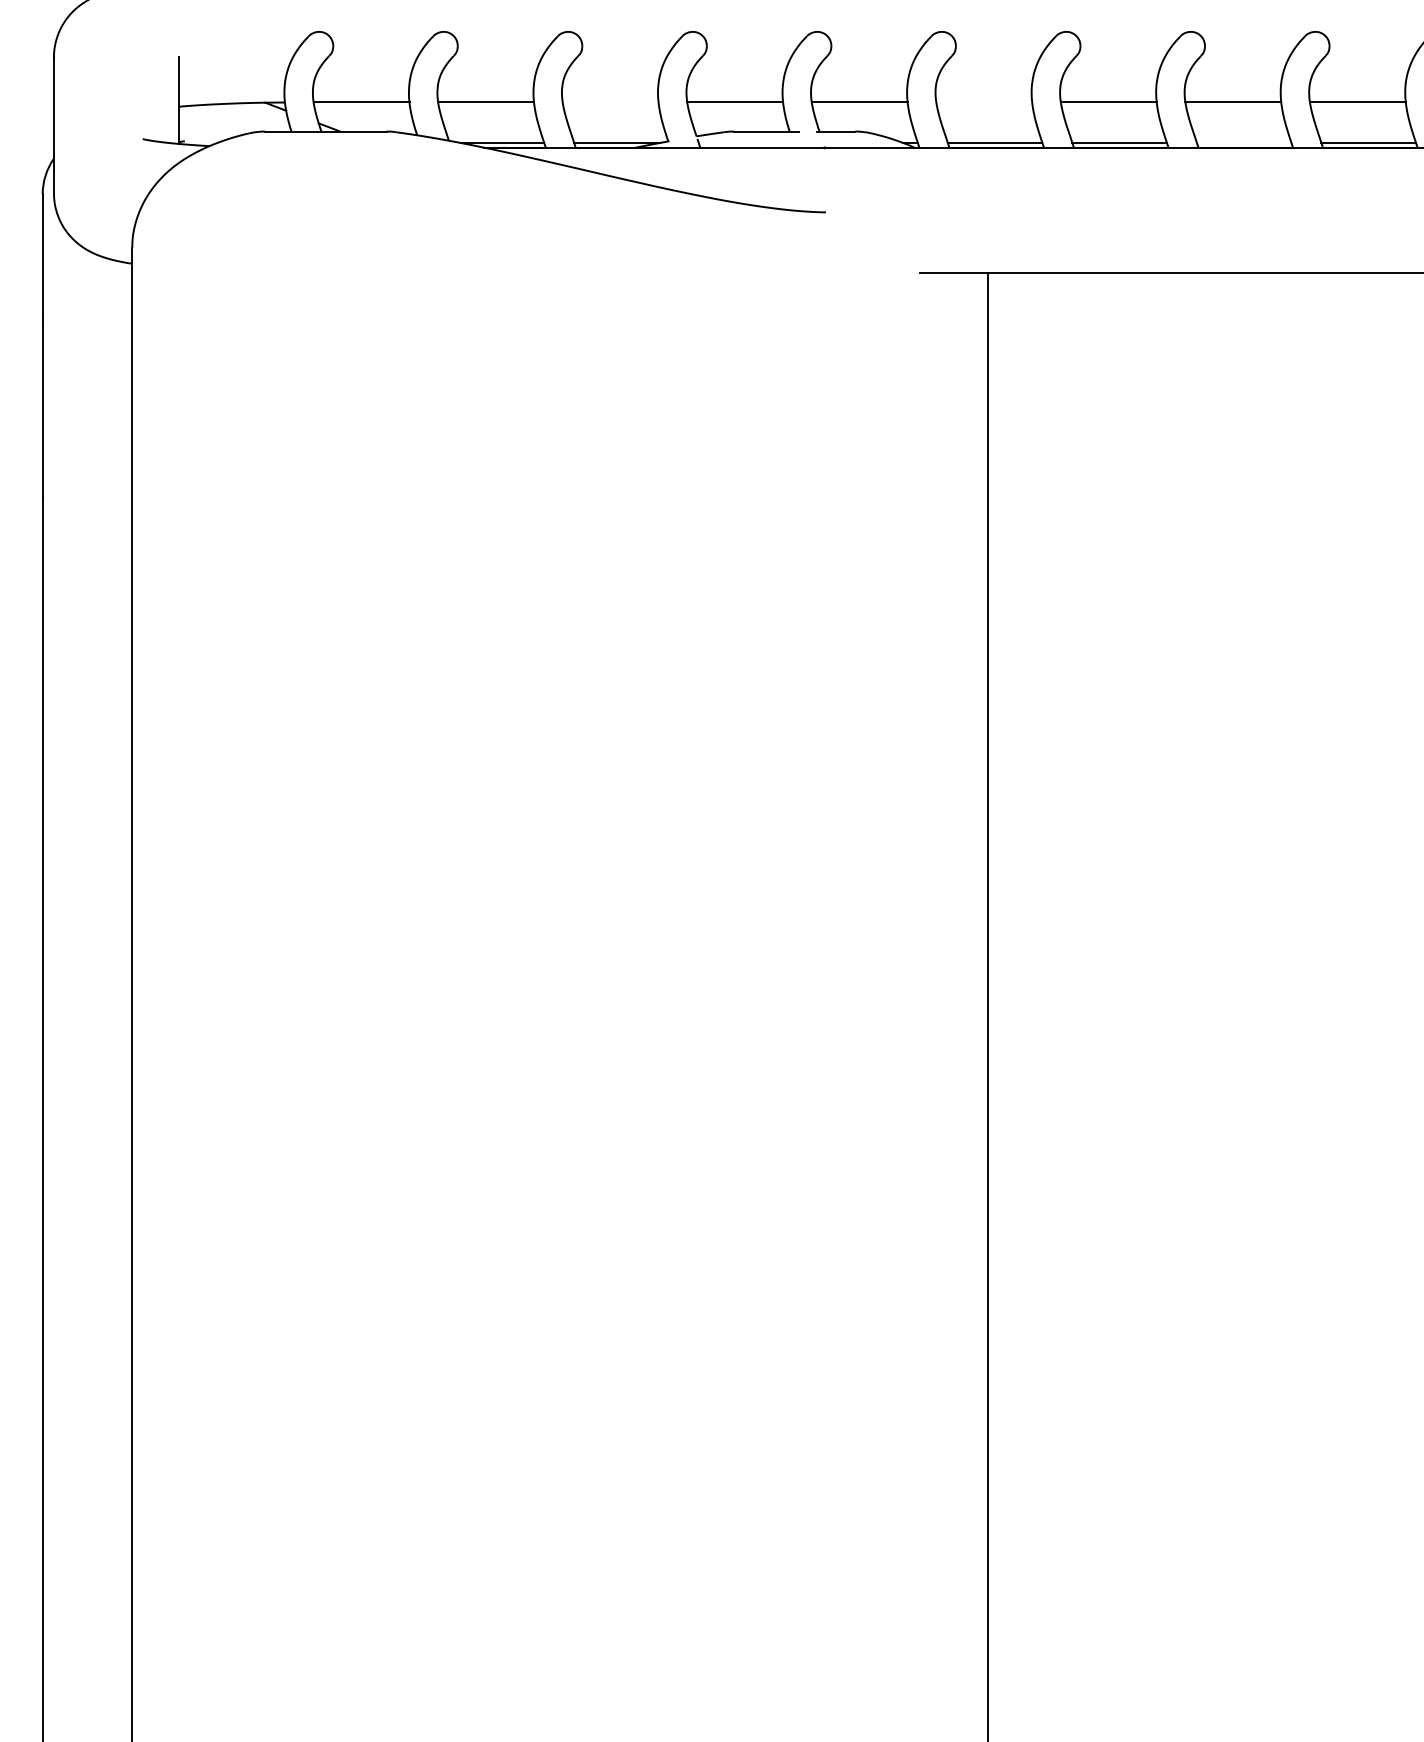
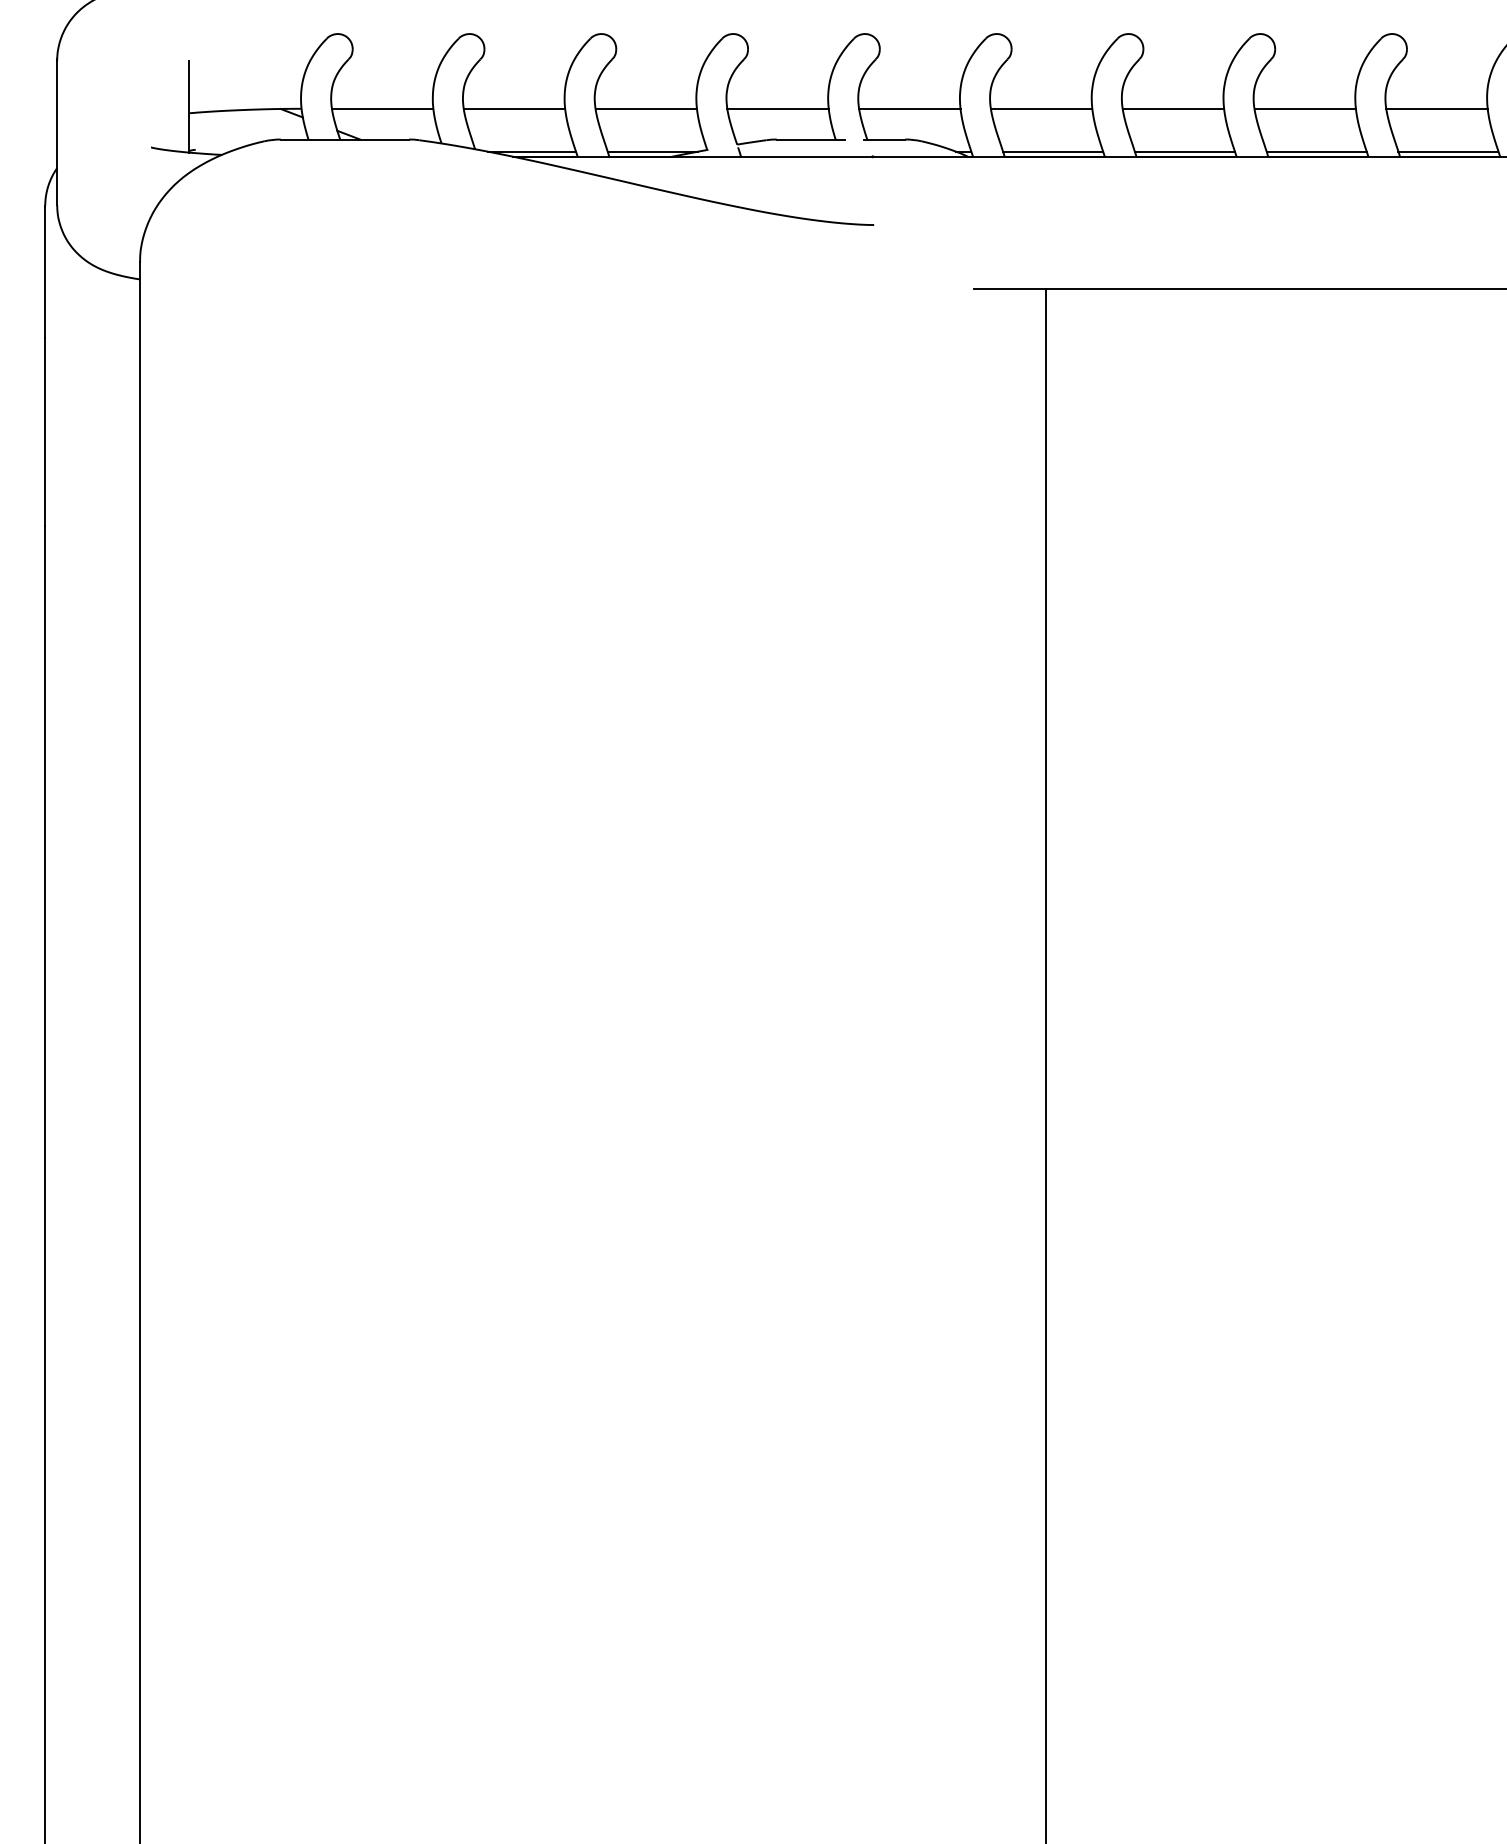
line: (610, 102) -> (646, 108), added
line: (984, 102) -> (1041, 108), added
line: (1244, 142) -> (1316, 151), added

